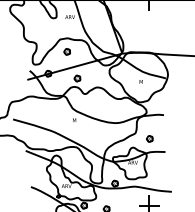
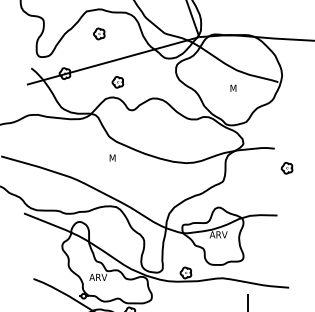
part: (149, 138) -> (286, 167), moved

